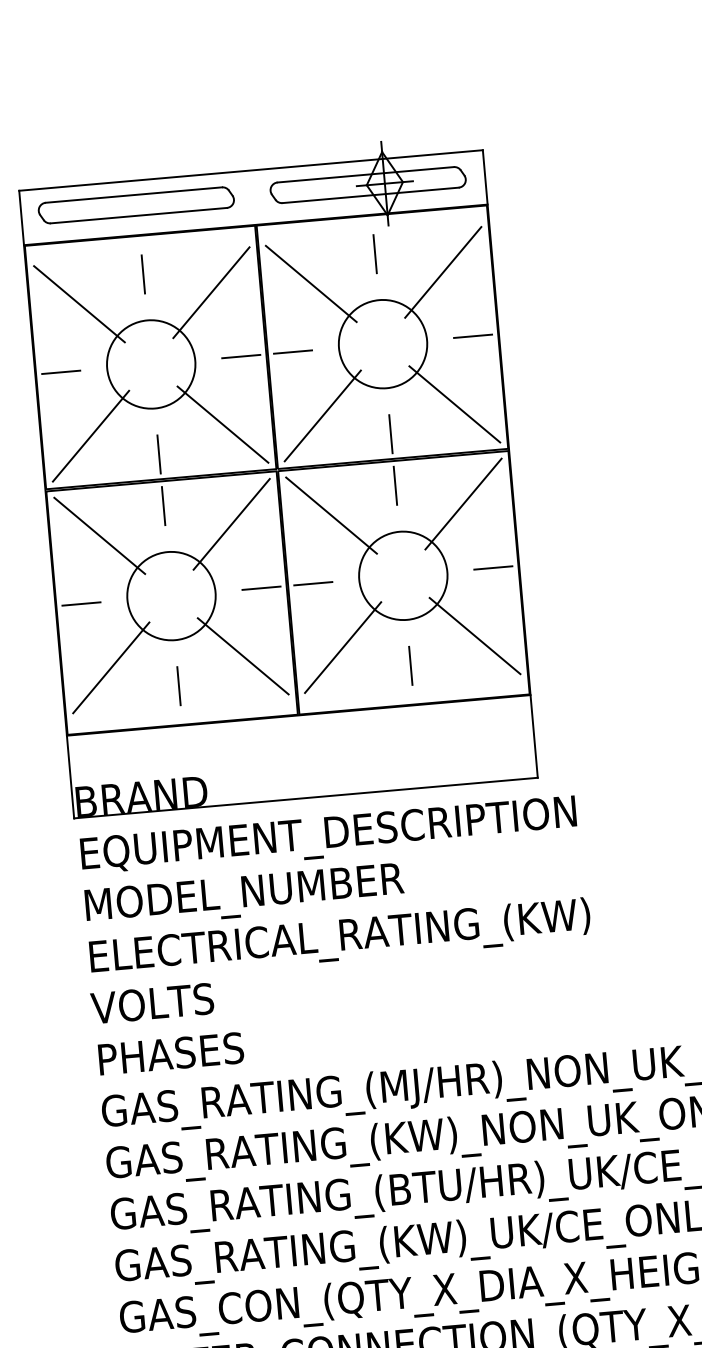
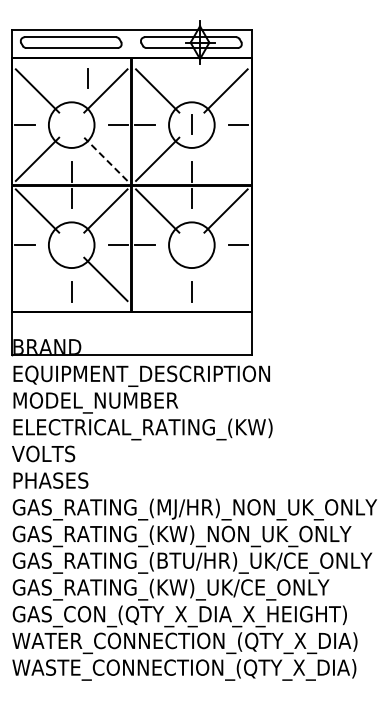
line: (374, 254) -> (191, 124), moved
line: (142, 274) -> (87, 78), moved
line: (453, 402) -> (225, 158), removed
line: (222, 425) -> (105, 159), solid -> dashed
line: (473, 636) -> (225, 279), removed
line: (342, 647) -> (157, 279), removed
line: (111, 668) -> (37, 279), removed

